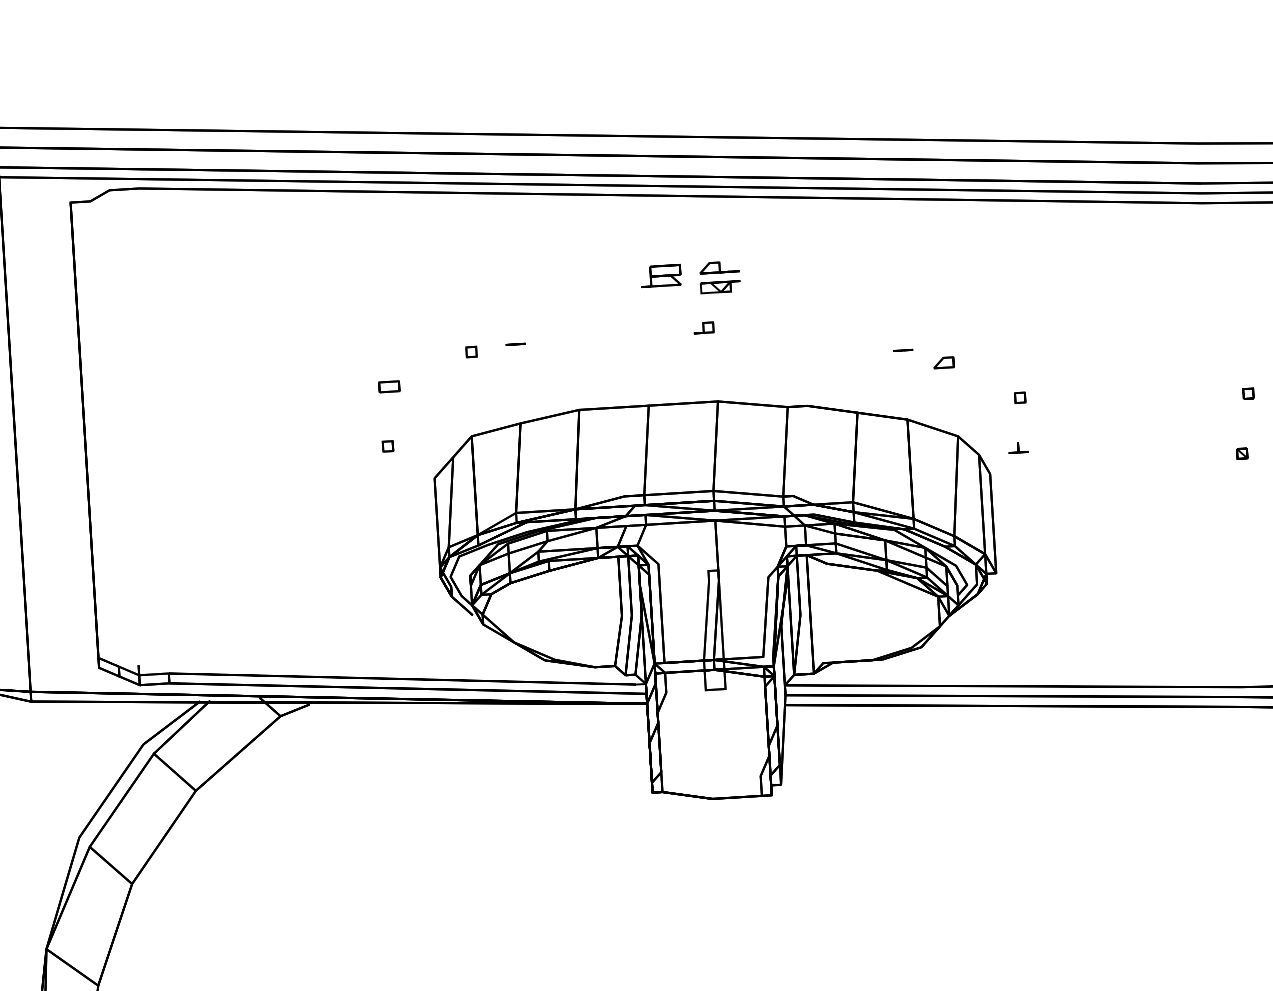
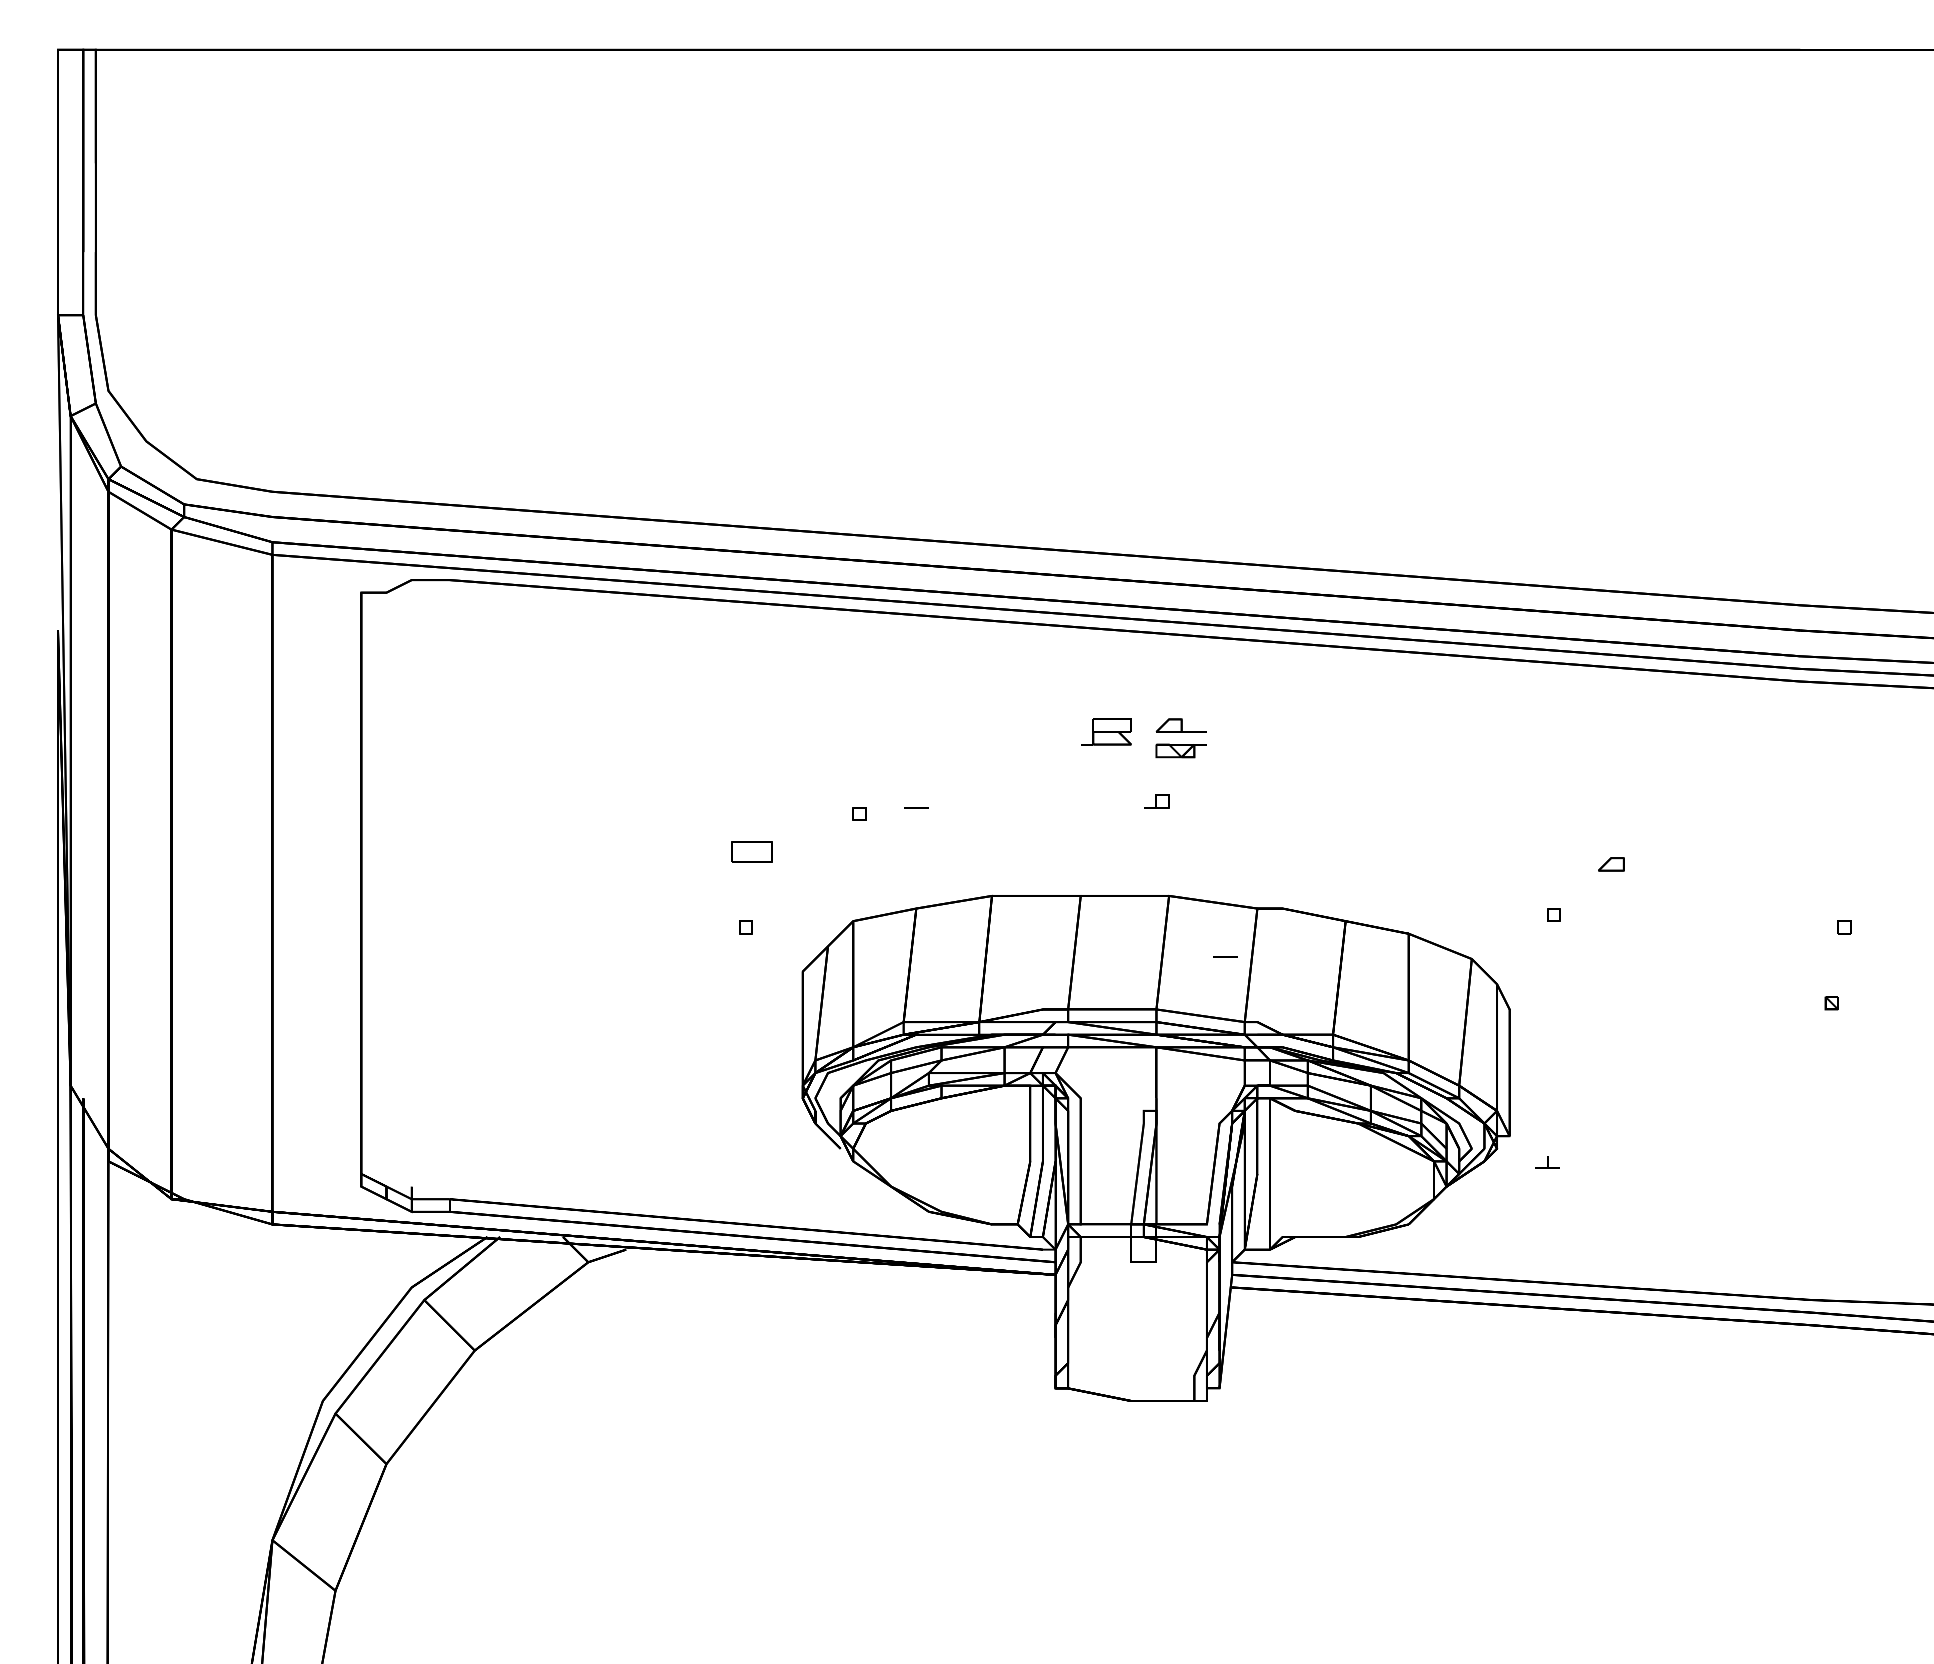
line: (903, 349) -> (1225, 956), moved
part: (943, 362) -> (1611, 864), moved
part: (389, 386) -> (752, 851), size x1.6
part: (1018, 447) -> (1547, 1162), moved

